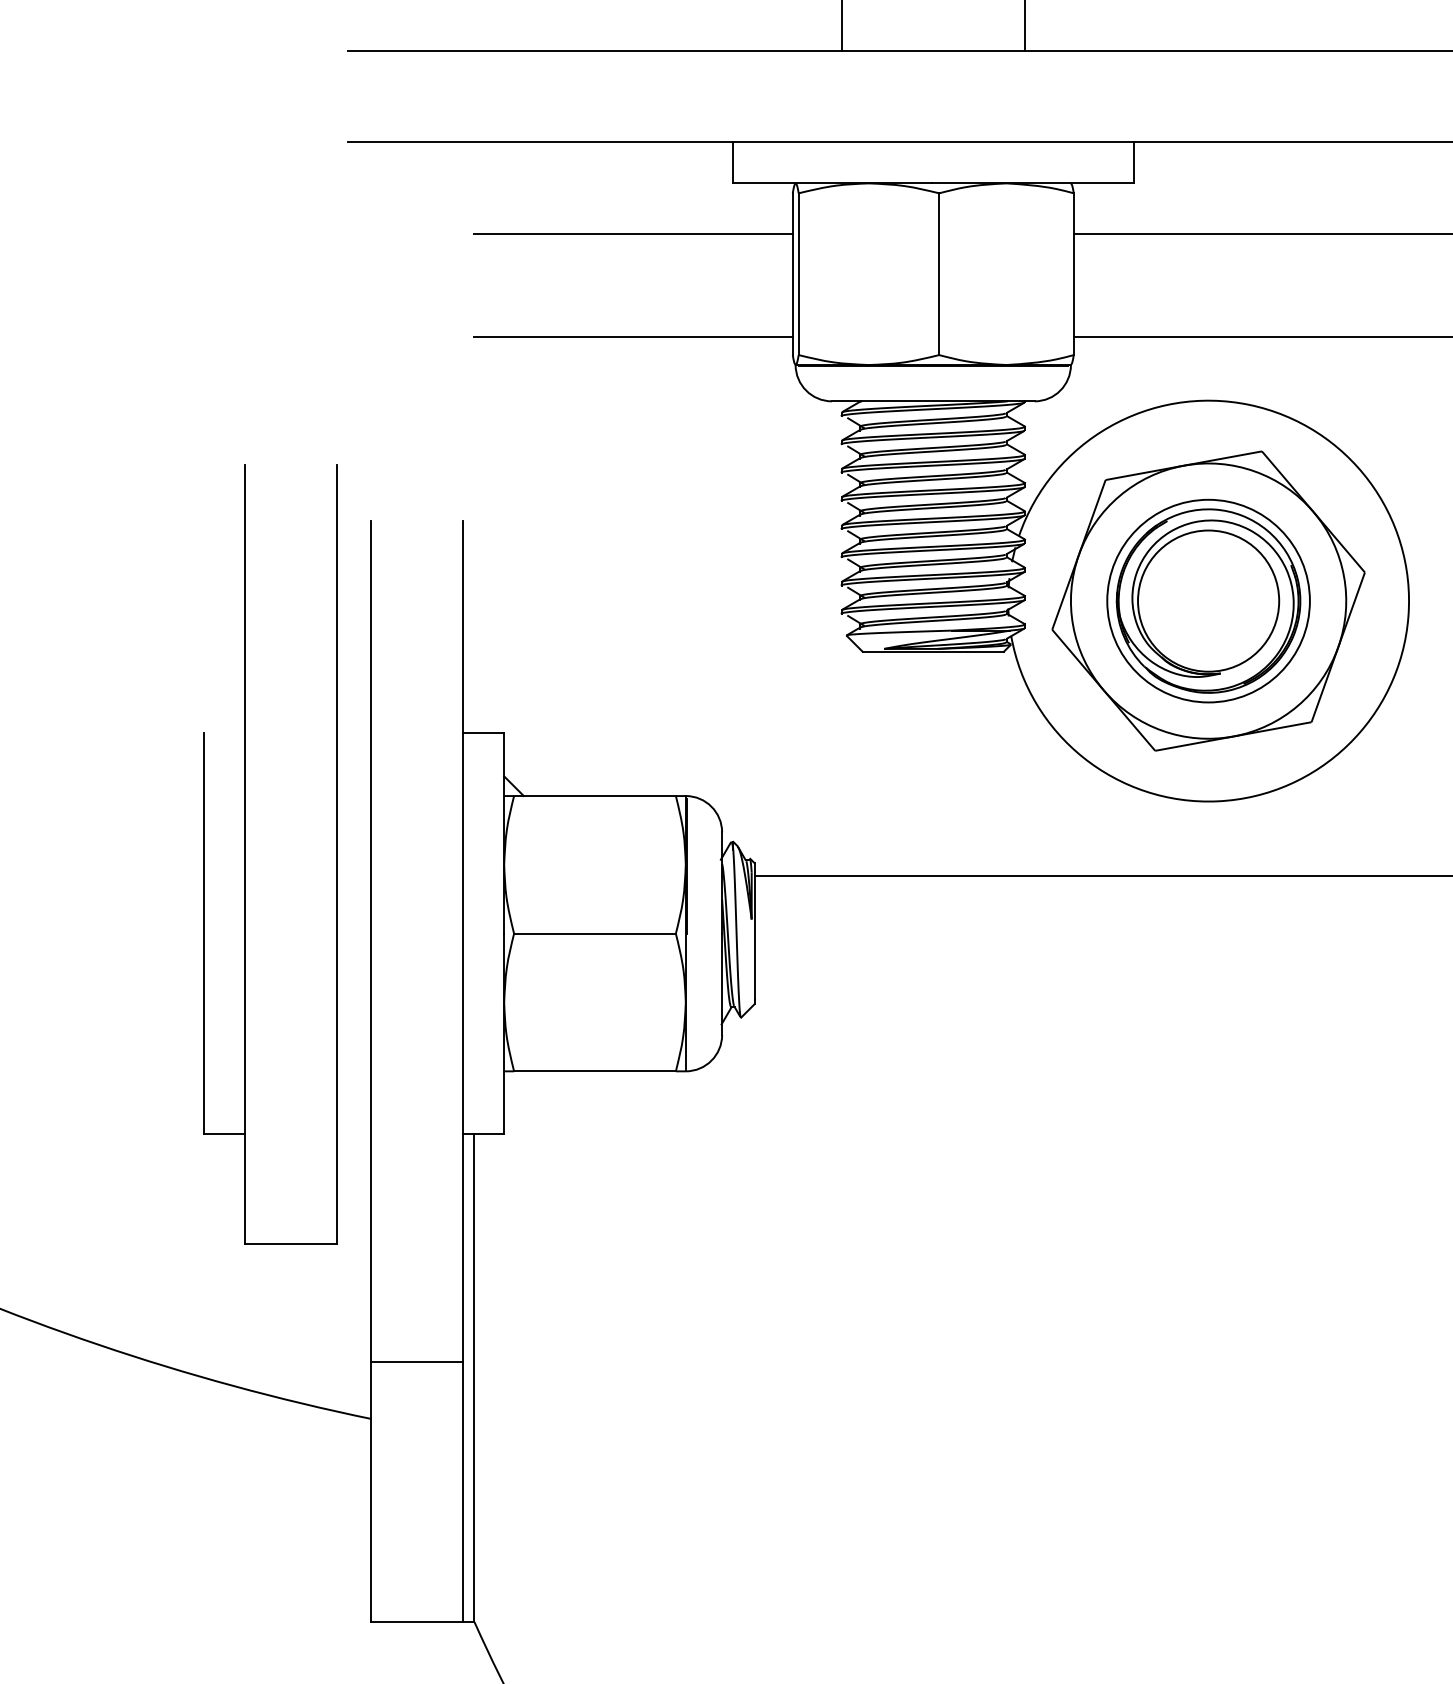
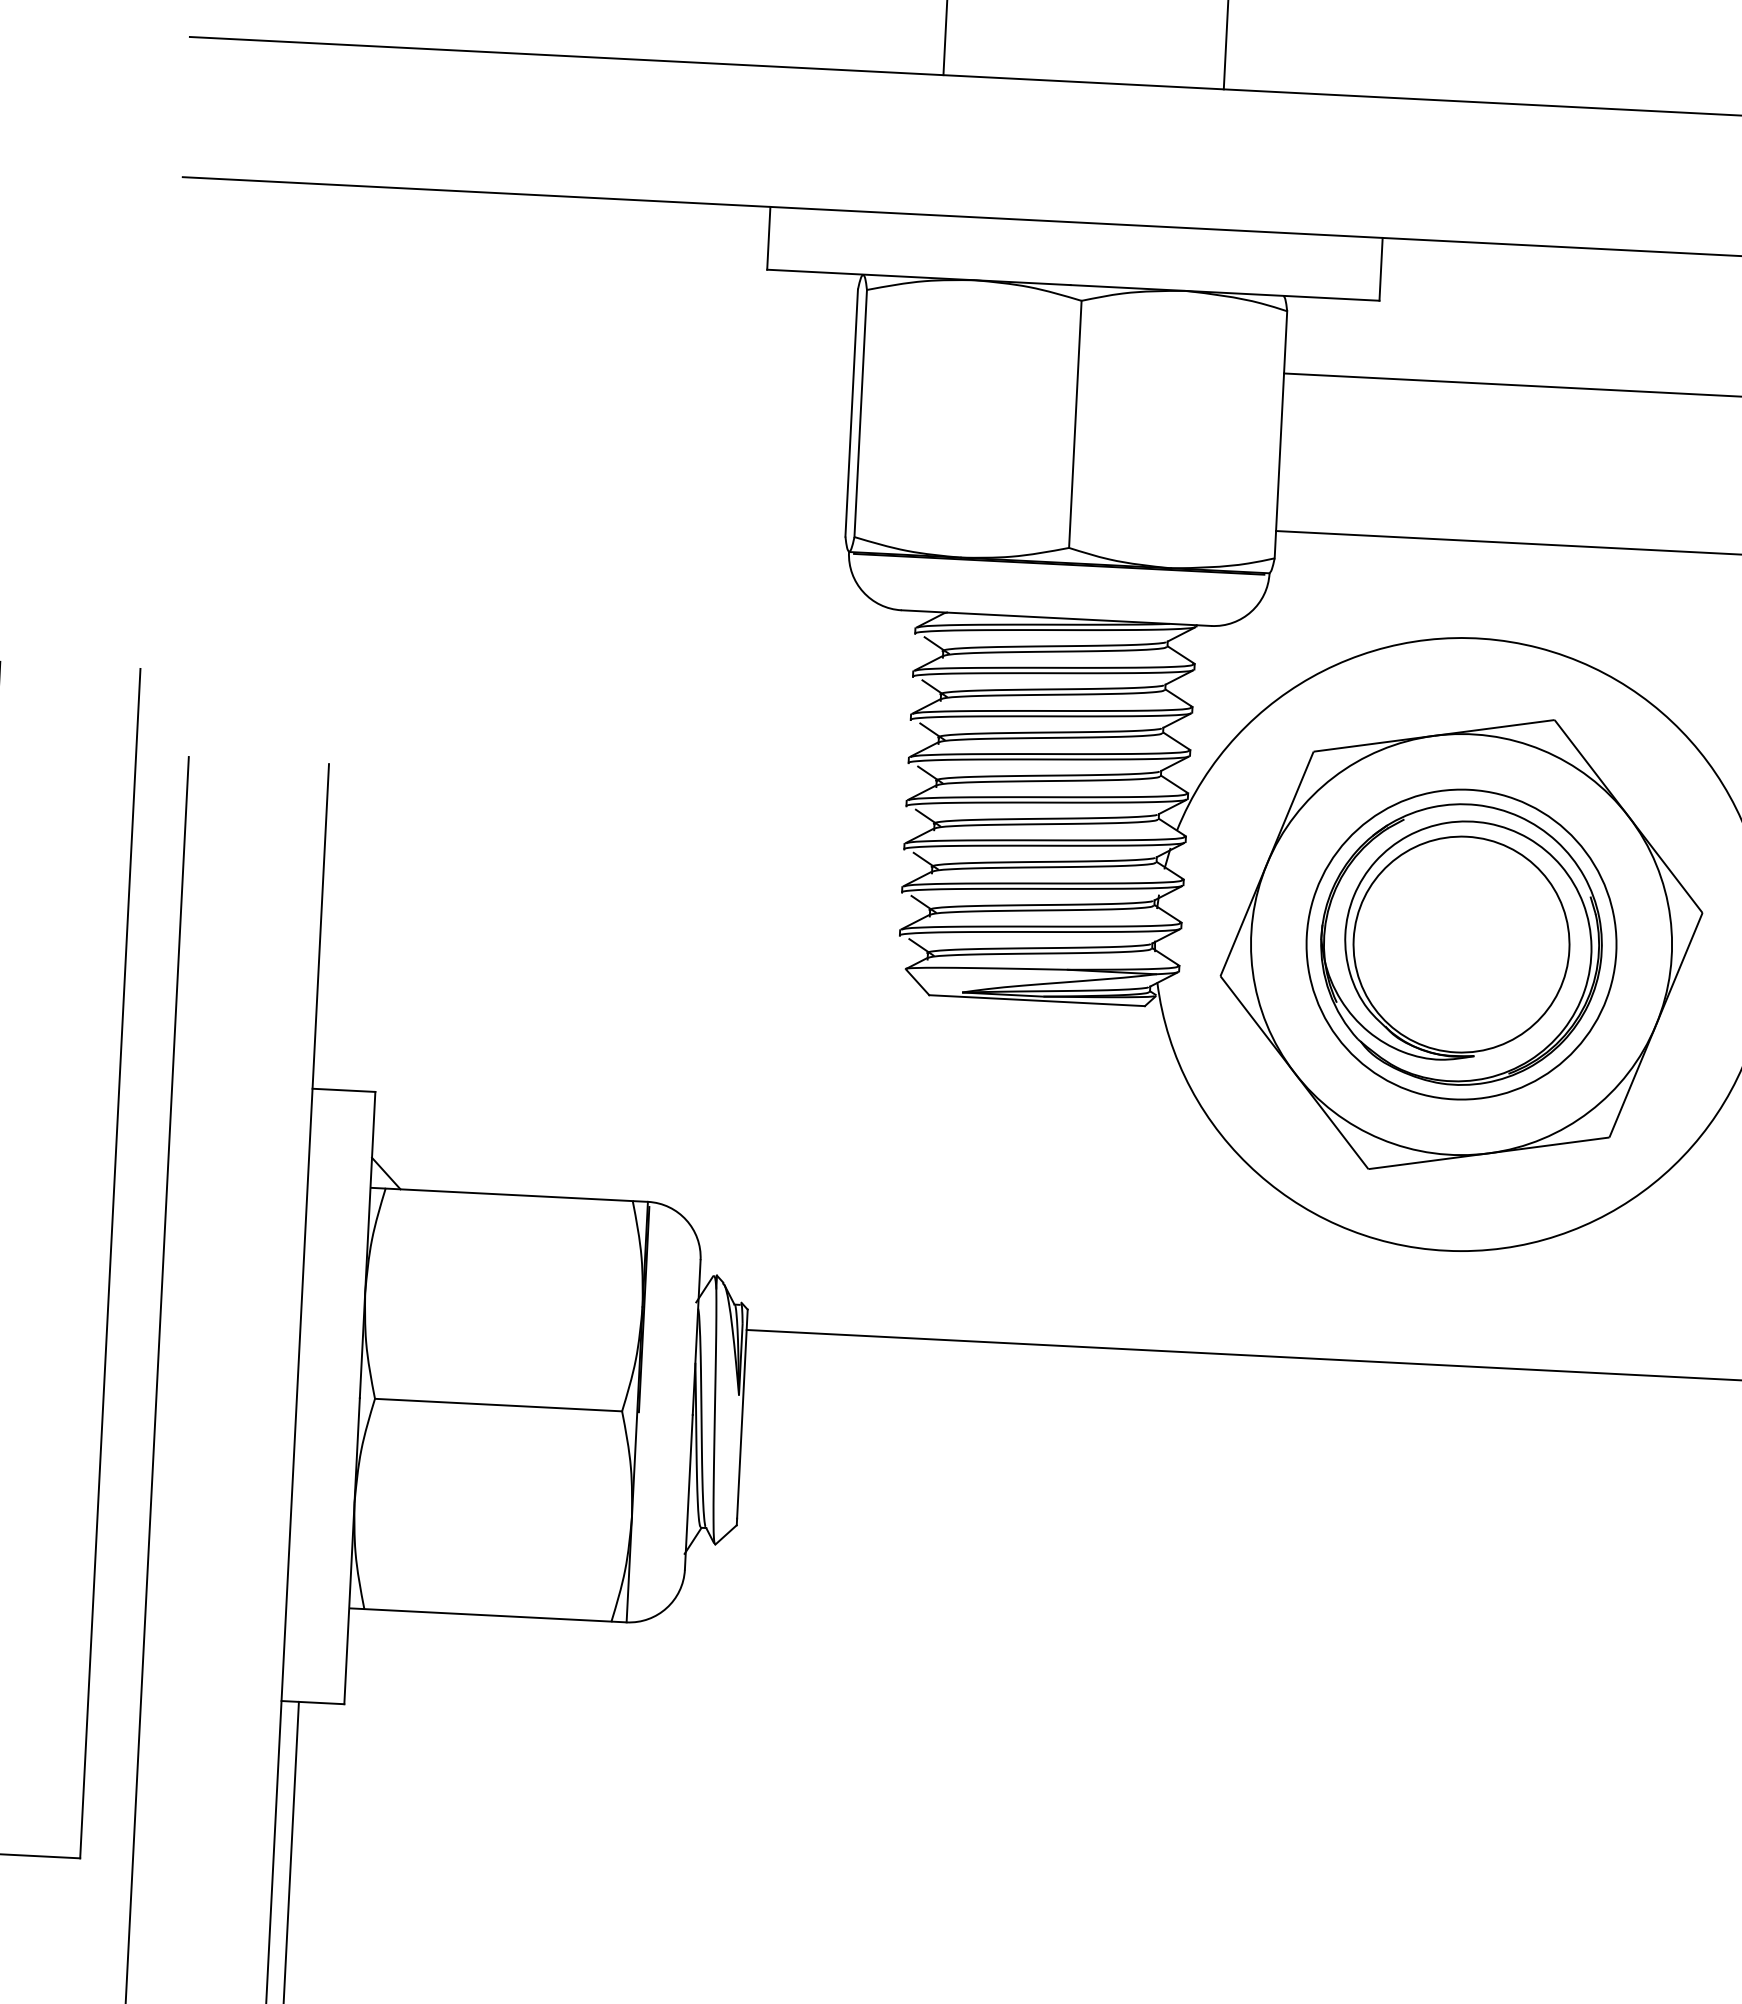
line: (633, 234) -> (611, 340), removed
line: (633, 337) -> (603, 497), removed

